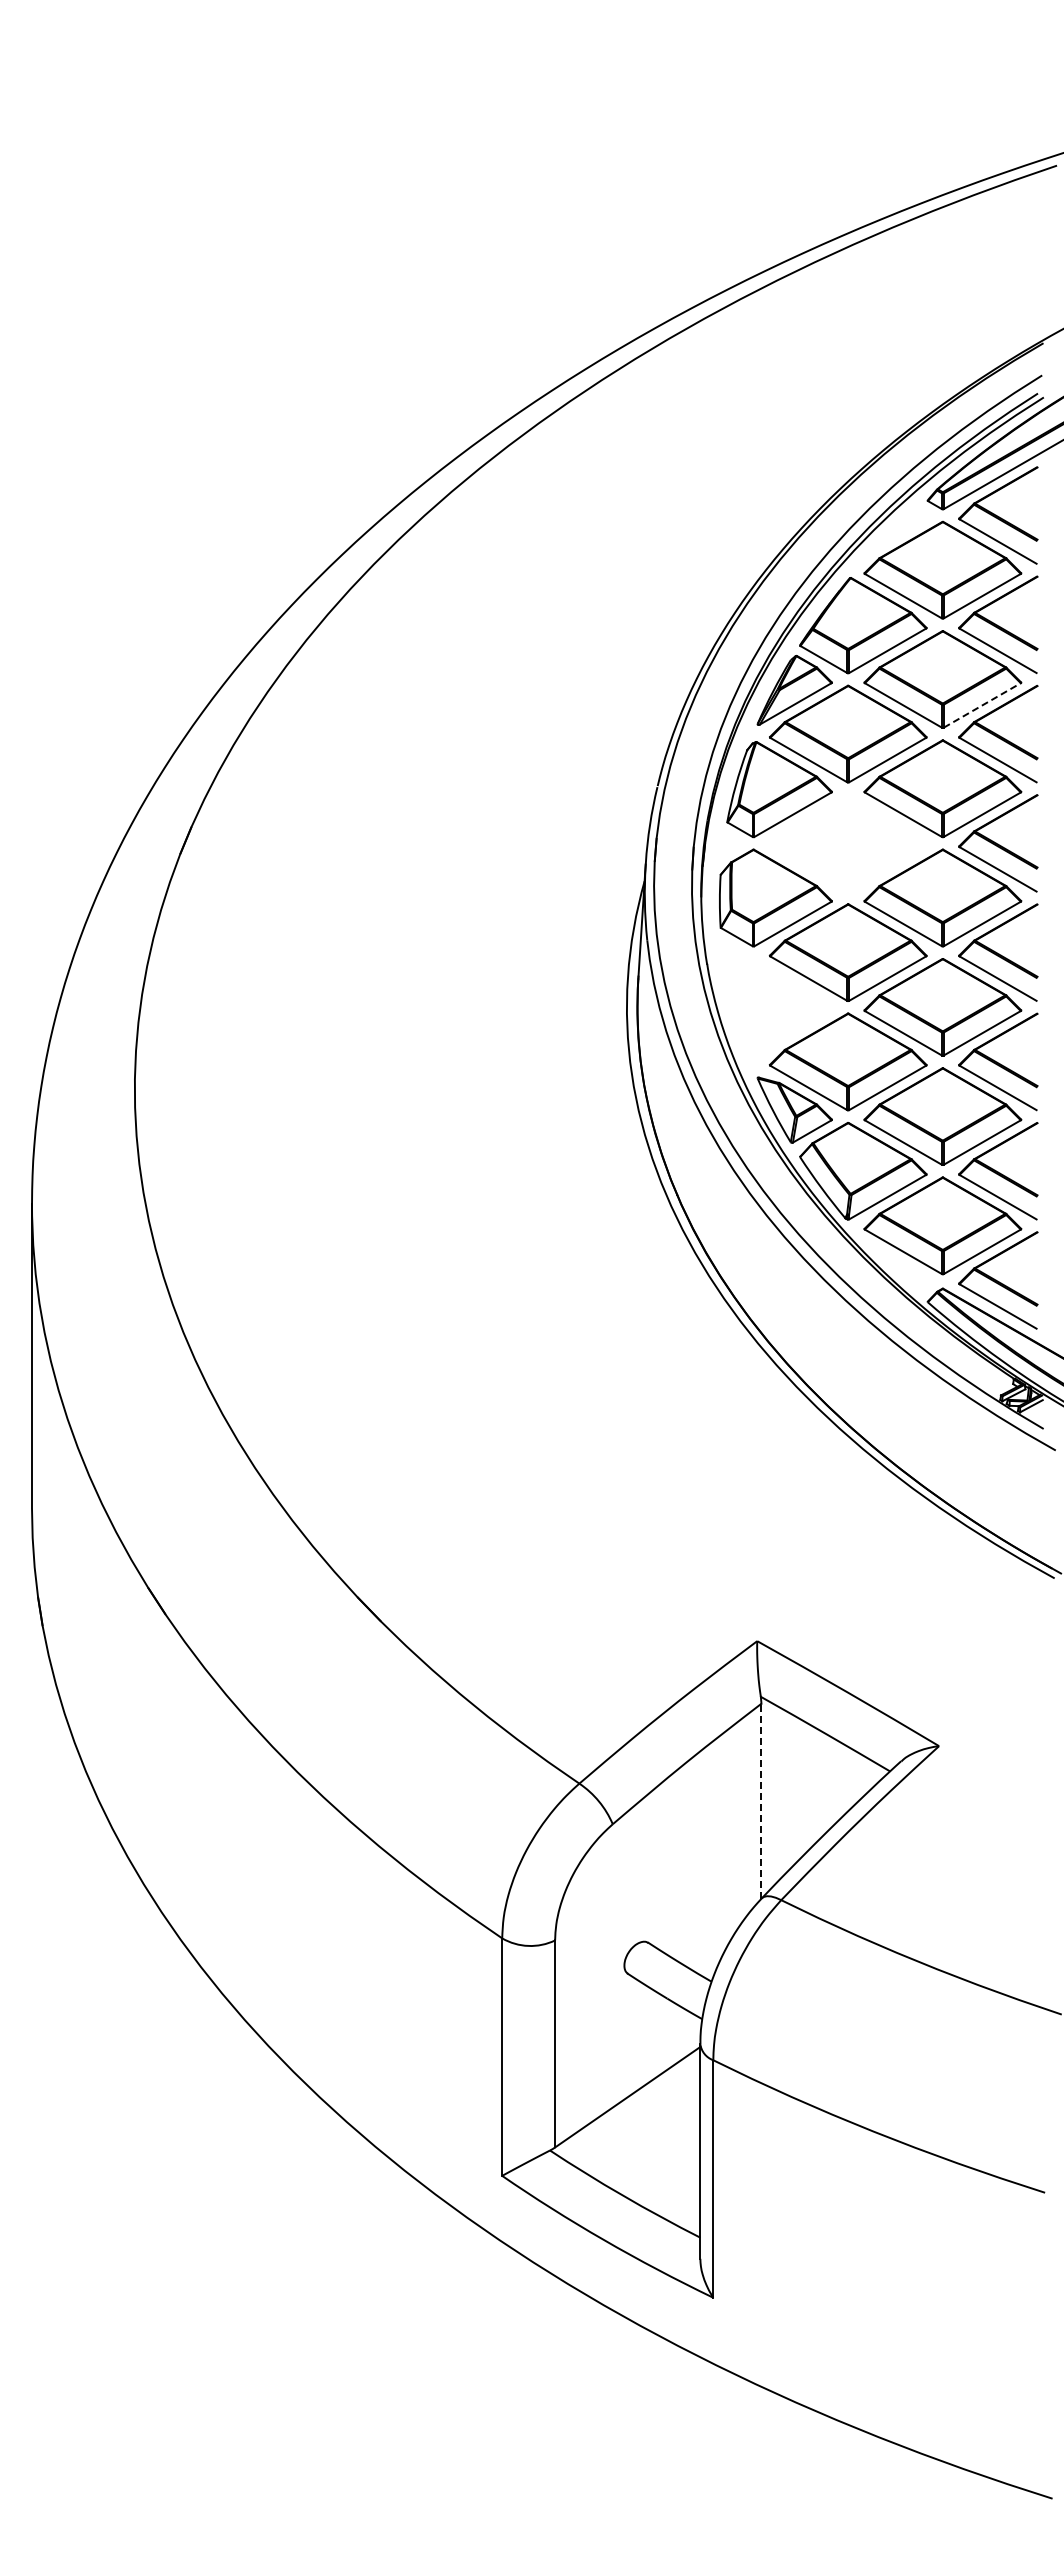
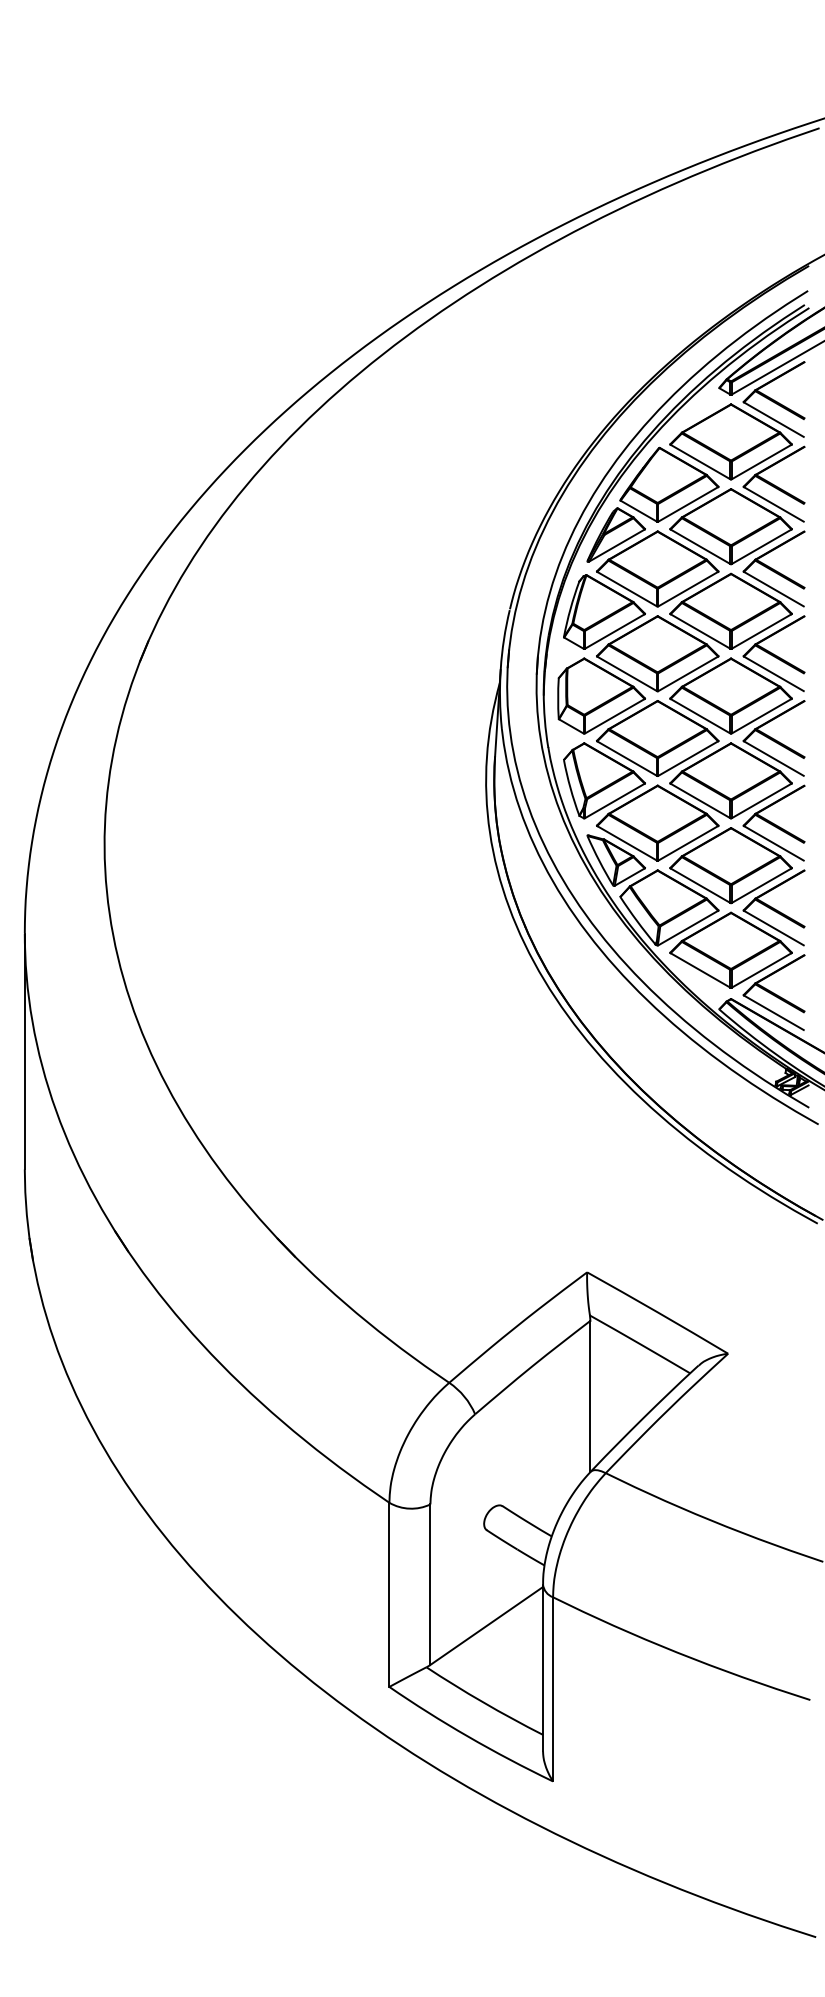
line: (982, 705) -> (761, 546), dashed -> solid
part: (847, 843) -> (657, 653), added
part: (779, 1007) -> (604, 781), added
line: (761, 1801) -> (590, 1396), dashed -> solid

